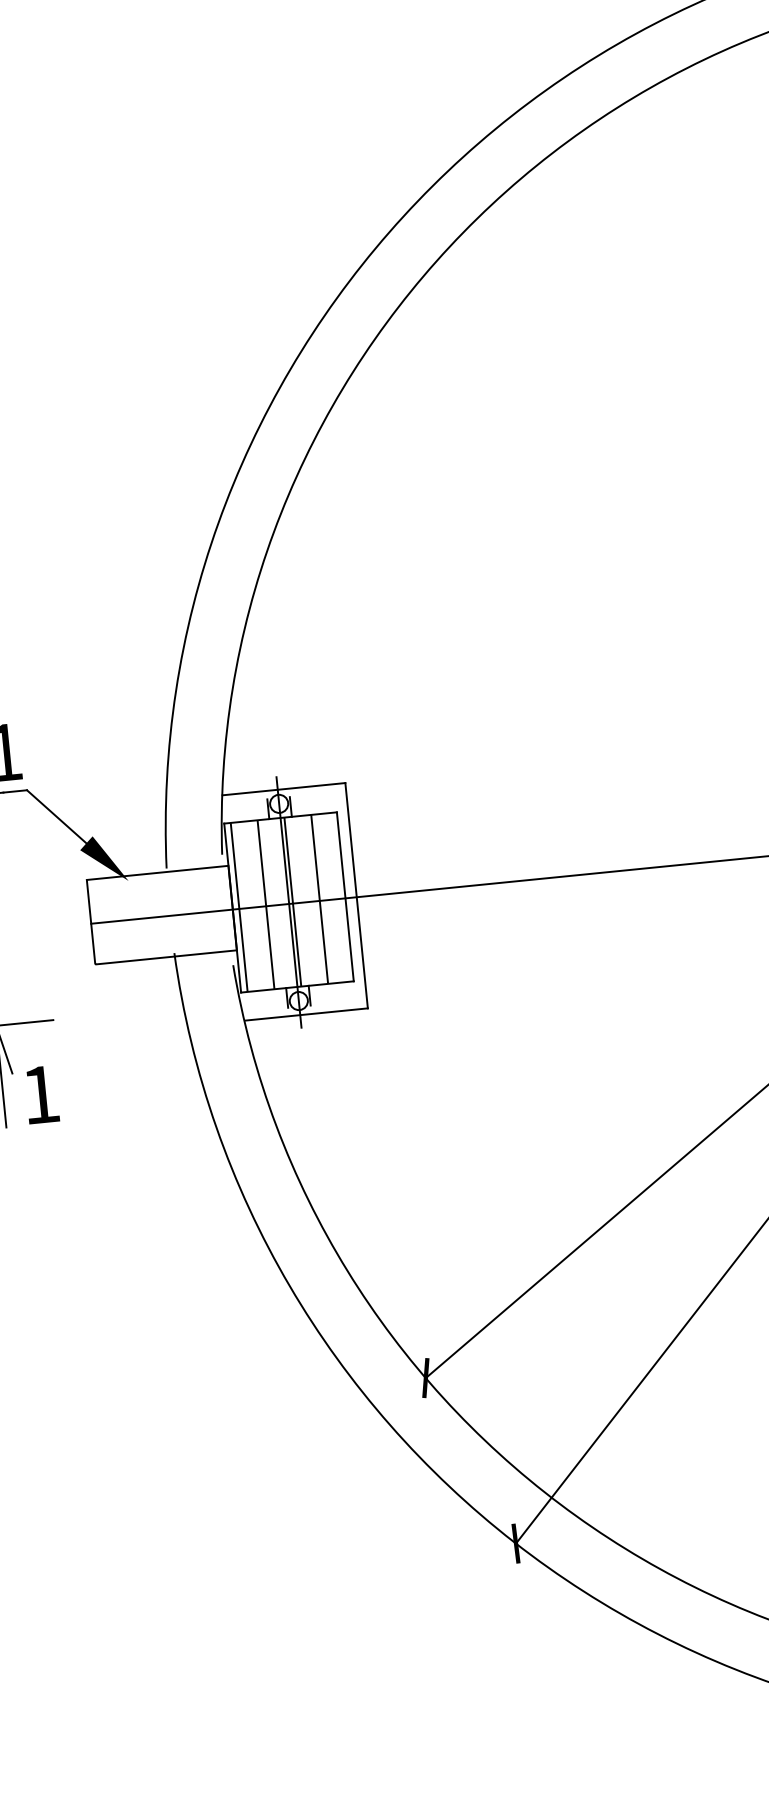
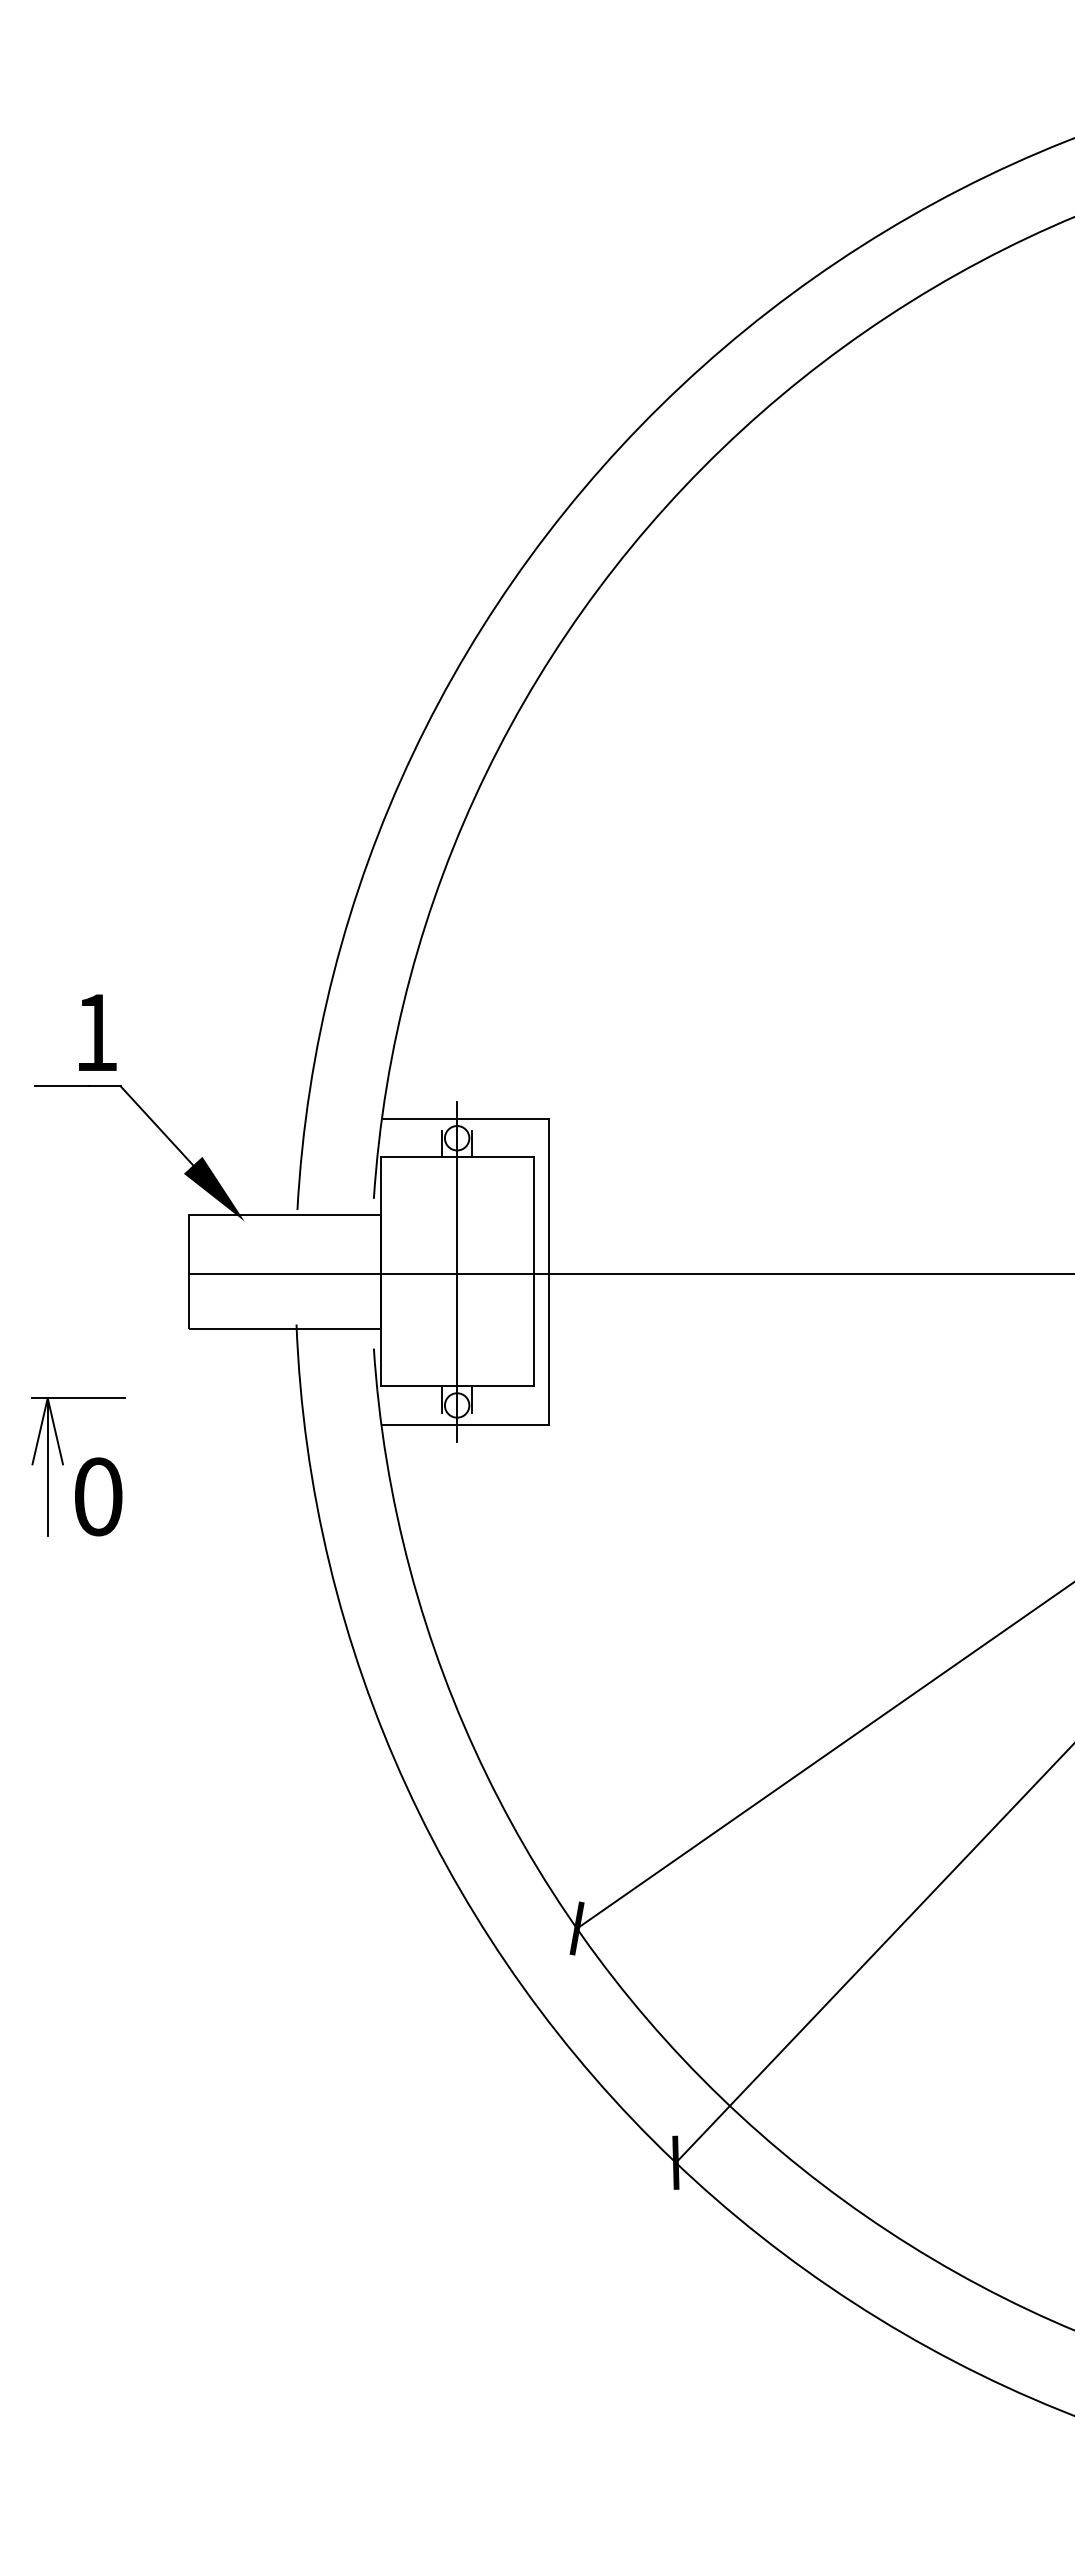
hatch: (278, 903) -> (443, 1271), removed
text: (40, 1094) -> (98, 1496), 1 -> 0

